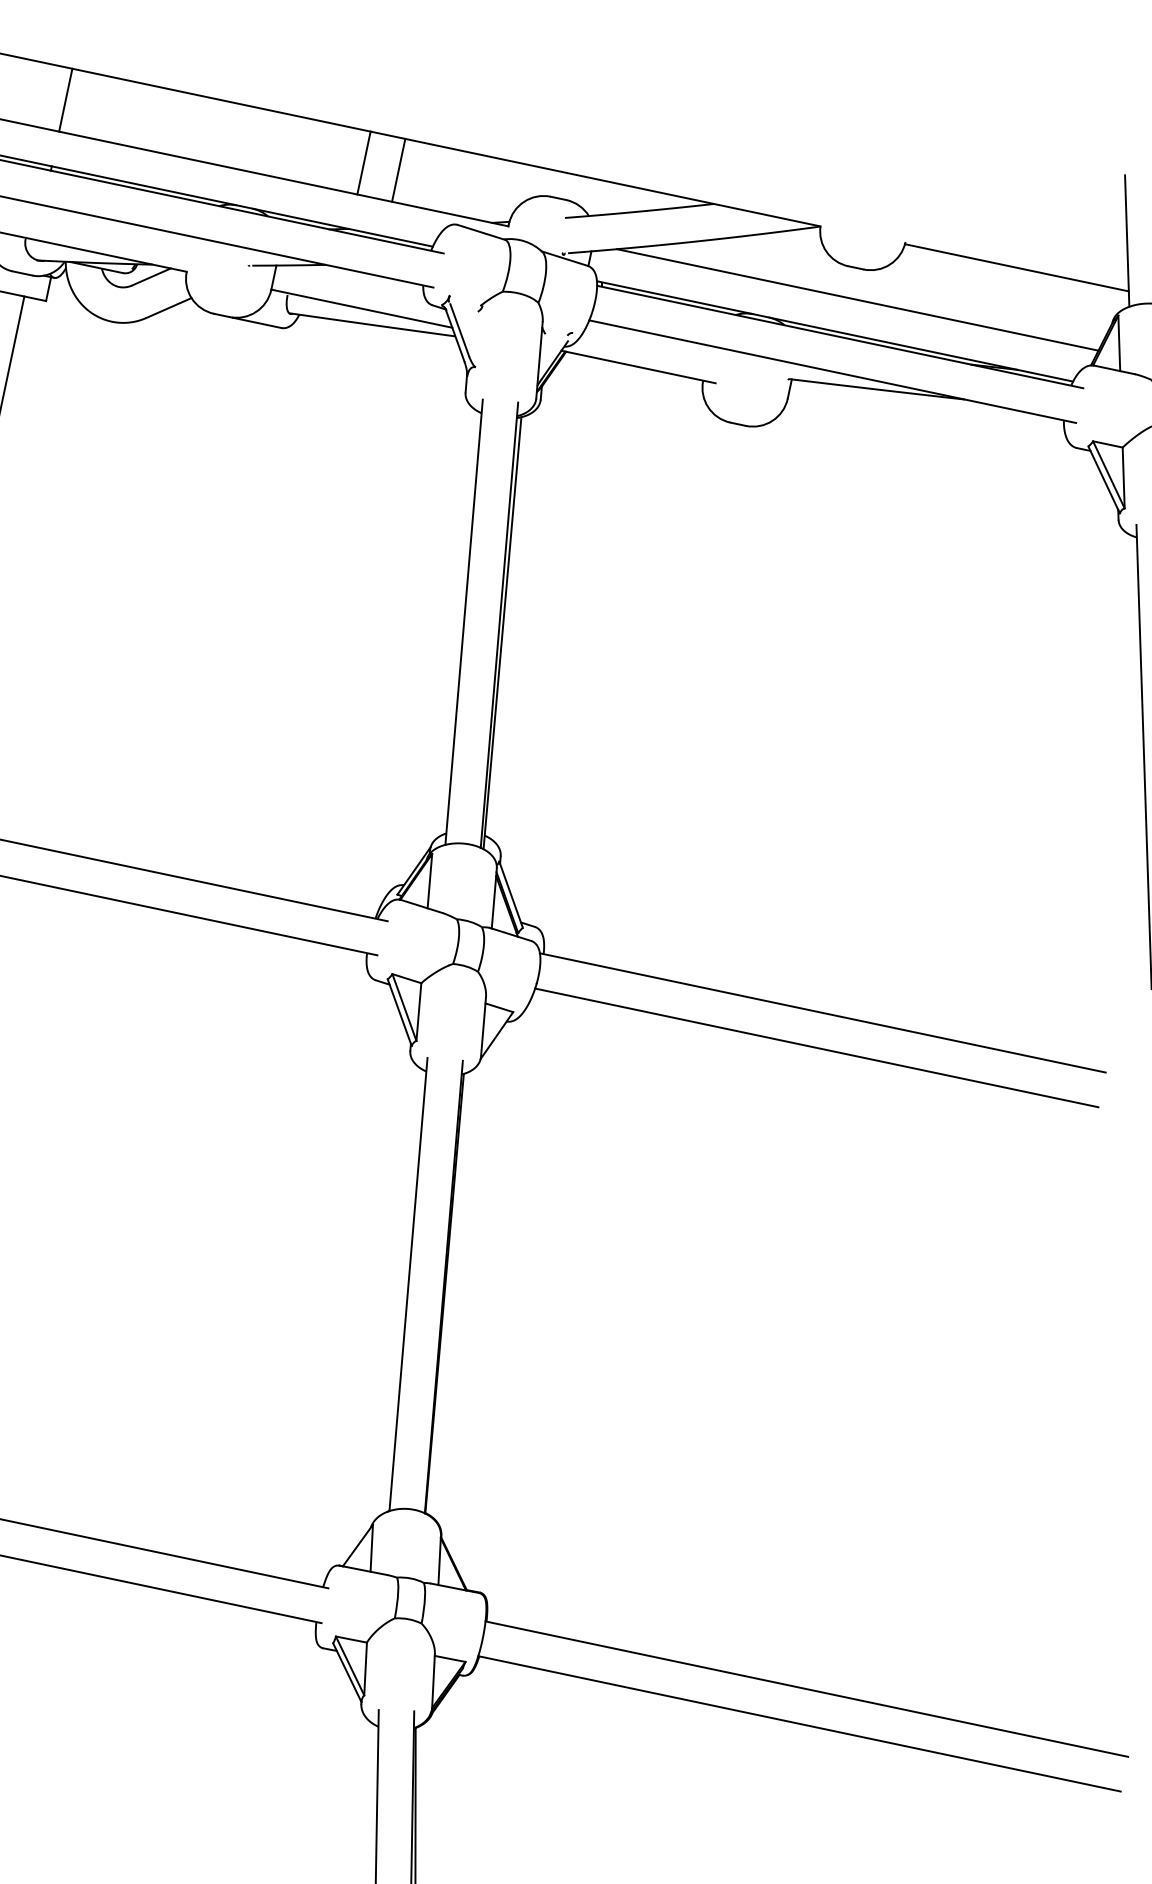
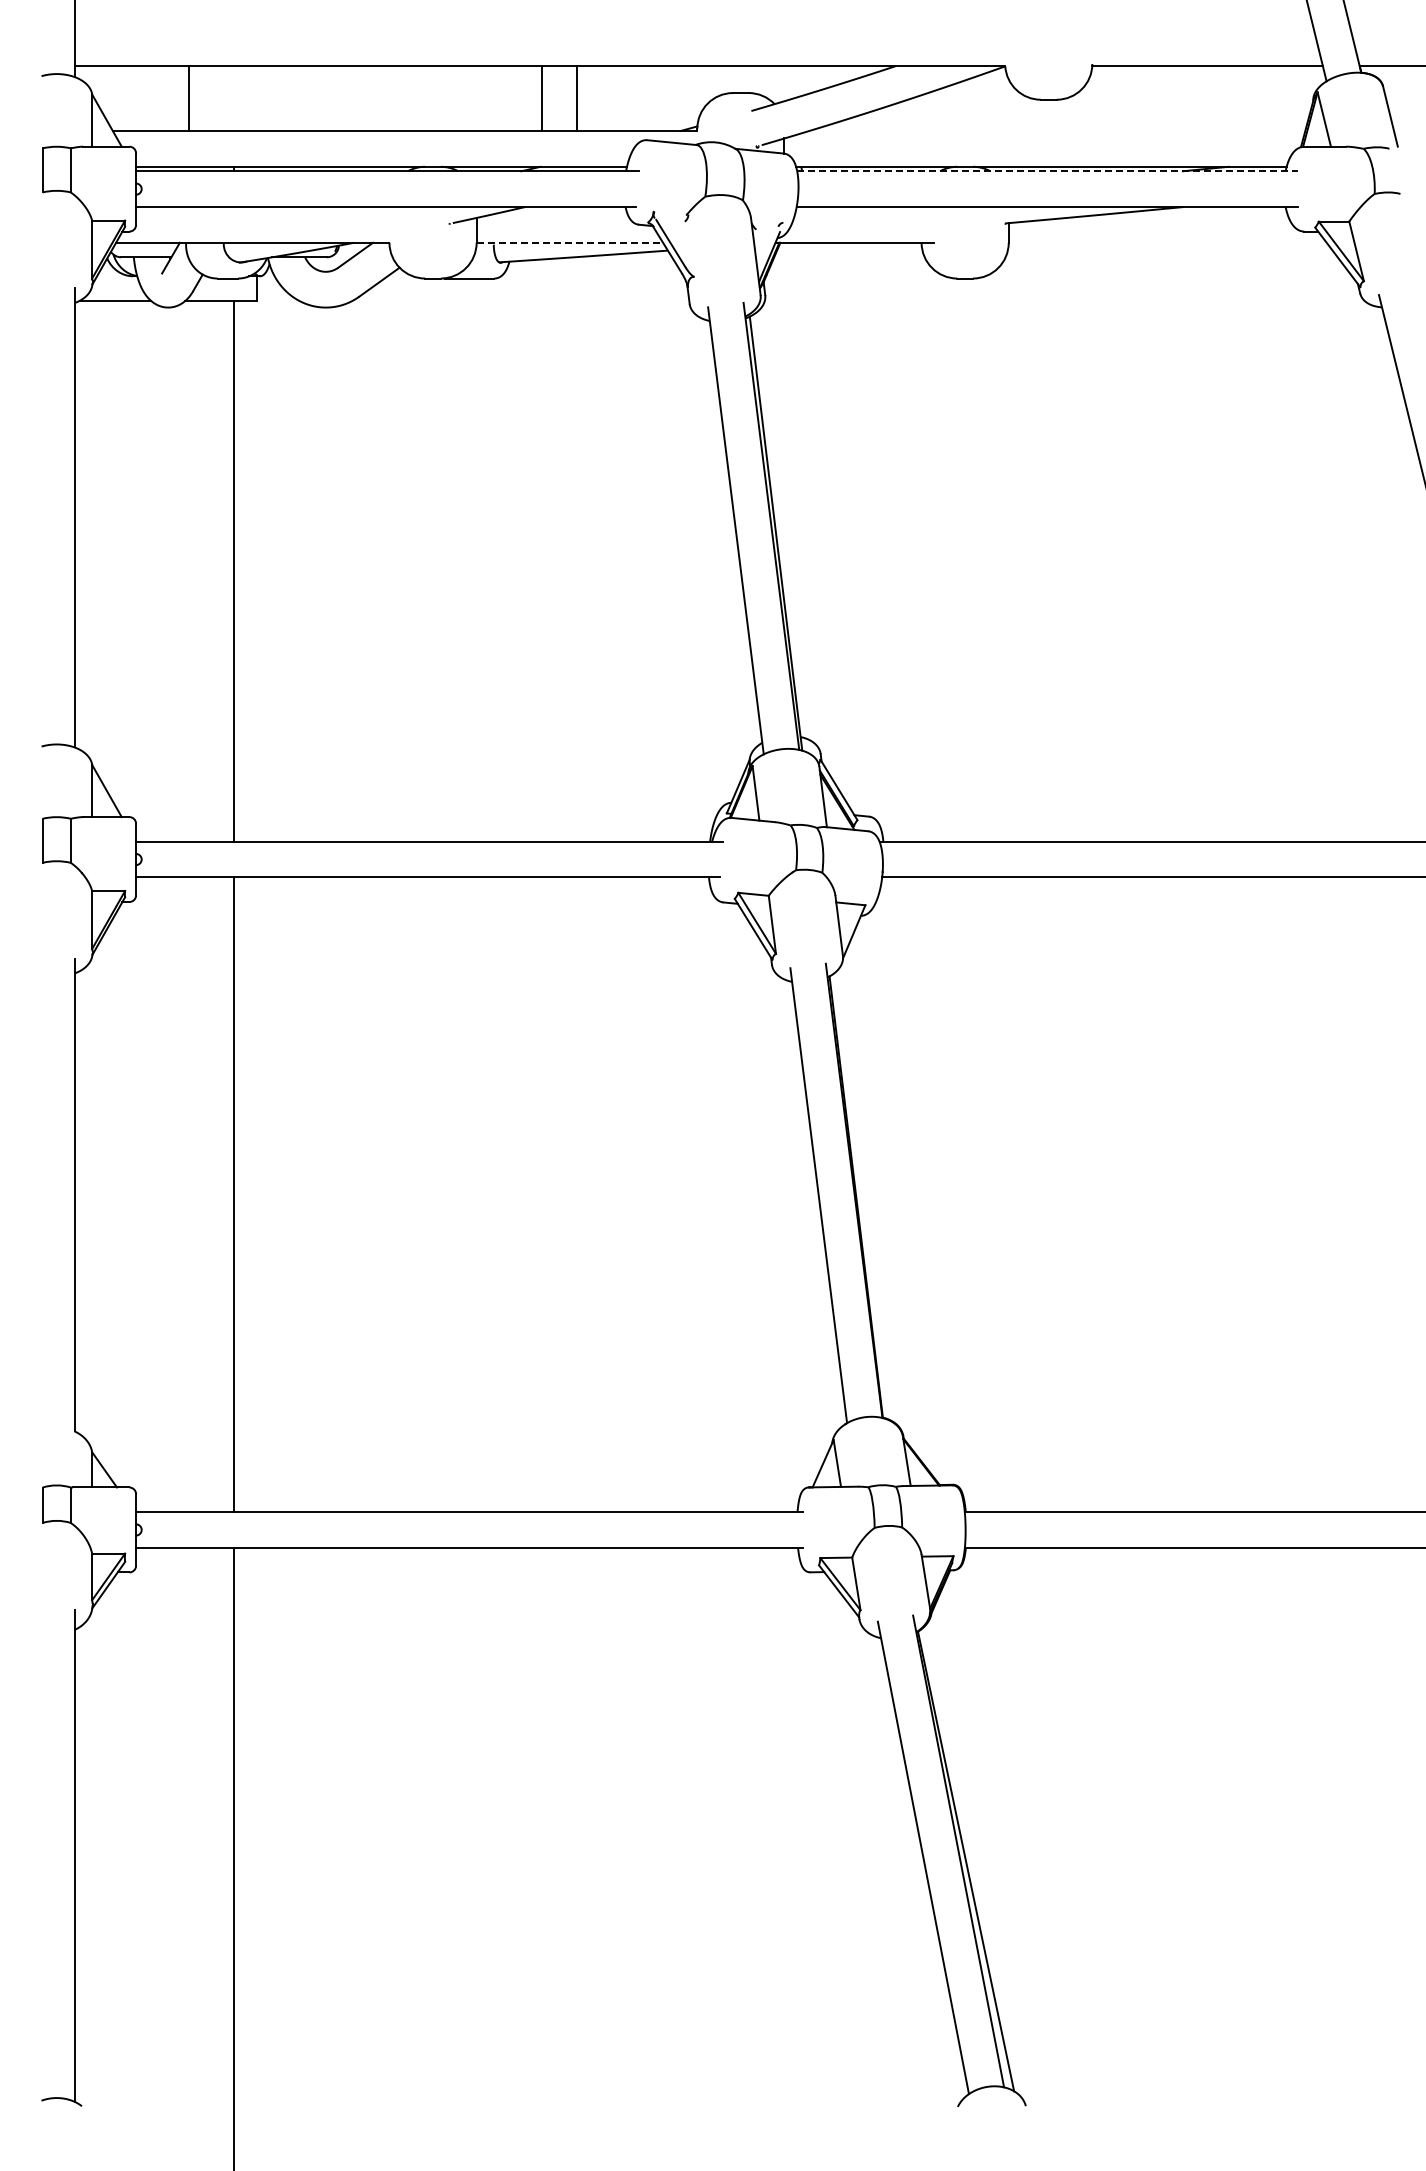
line: (65, 100) -> (189, 98), moved
line: (857, 300) -> (1057, 131), removed
line: (362, 308) -> (570, 242), solid -> dashed
line: (840, 337) -> (1048, 171), solid -> dashed

